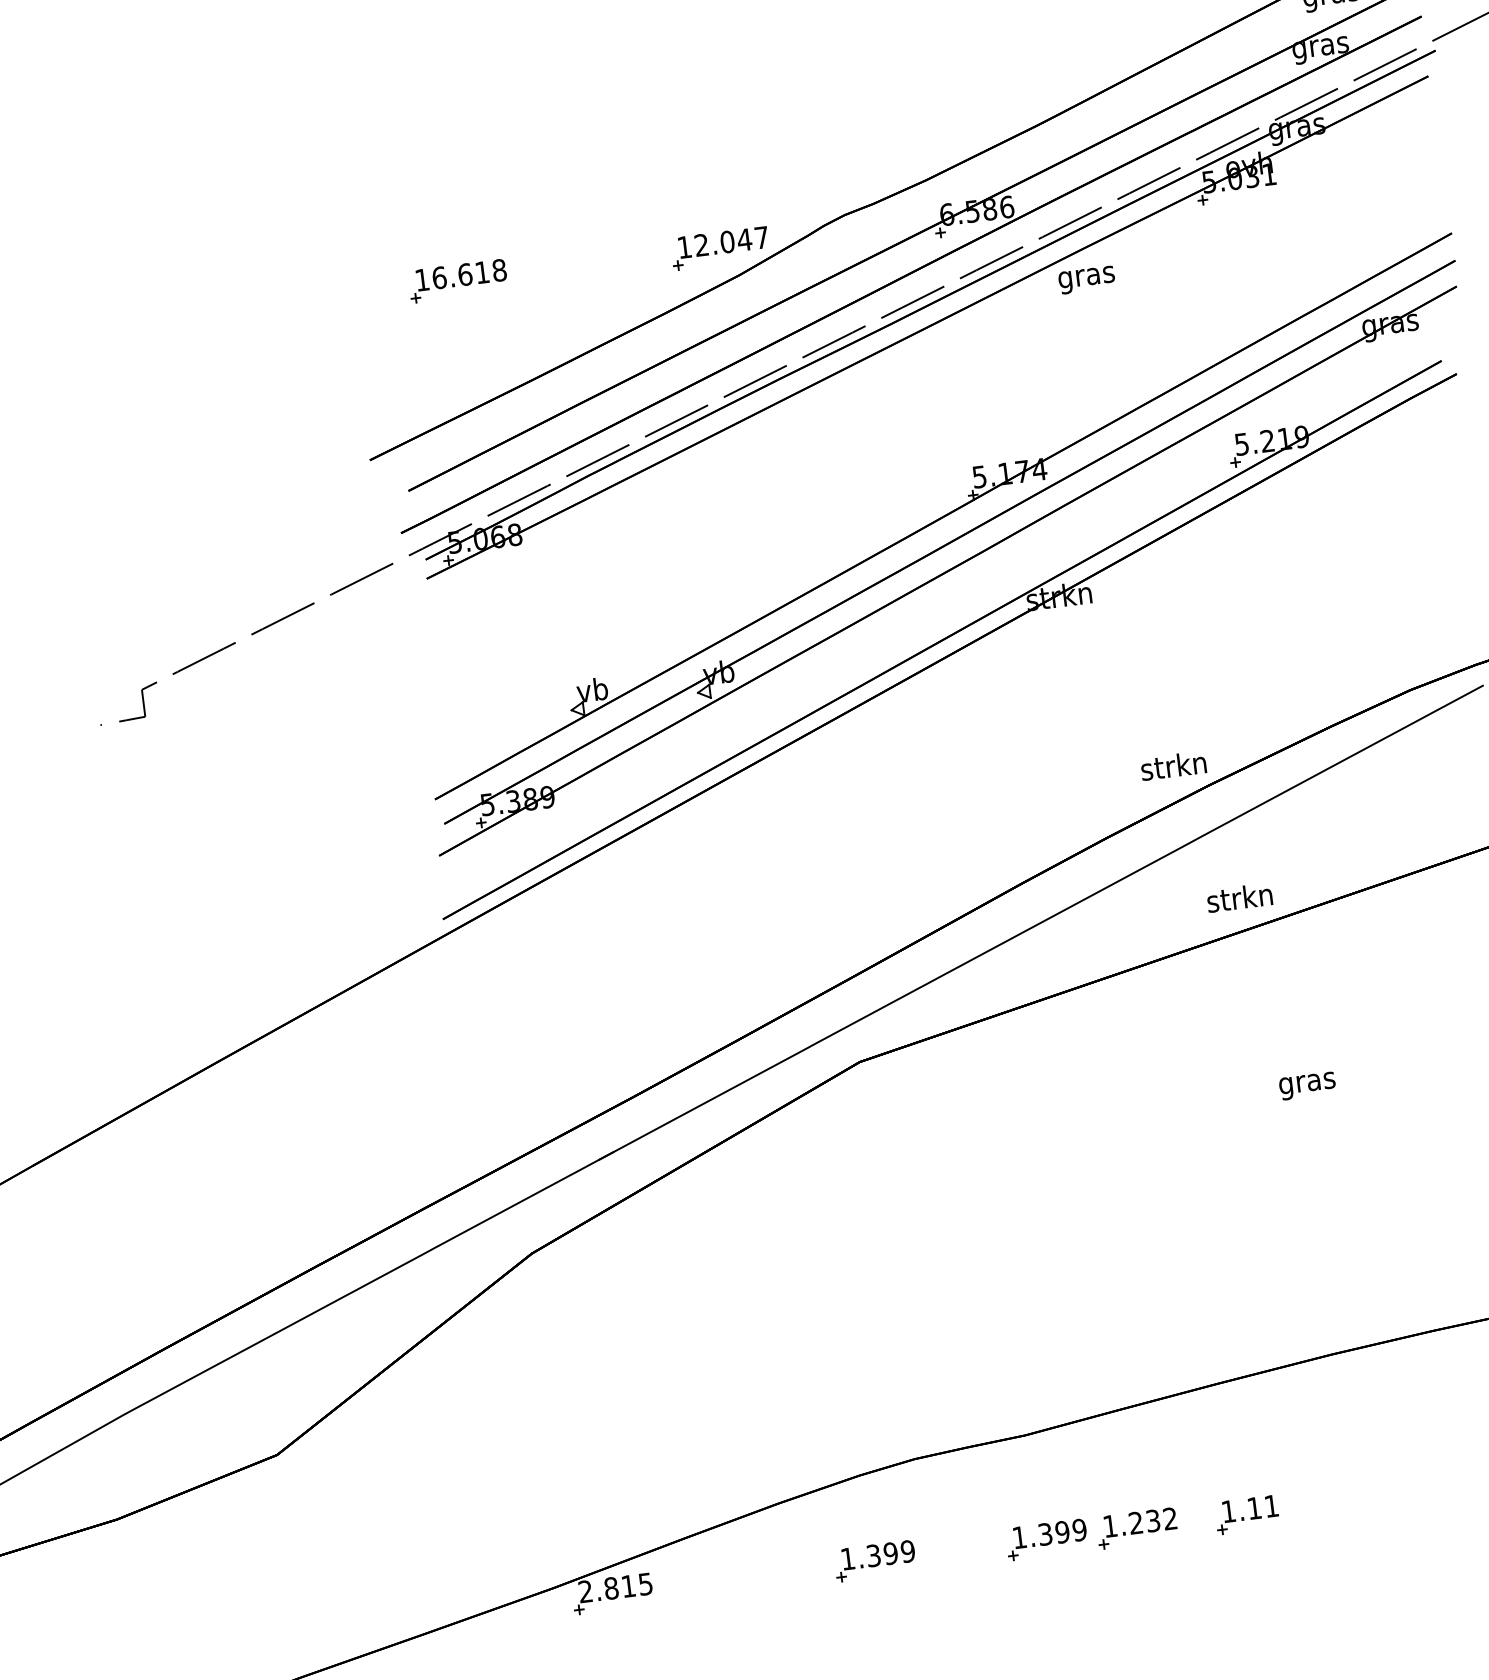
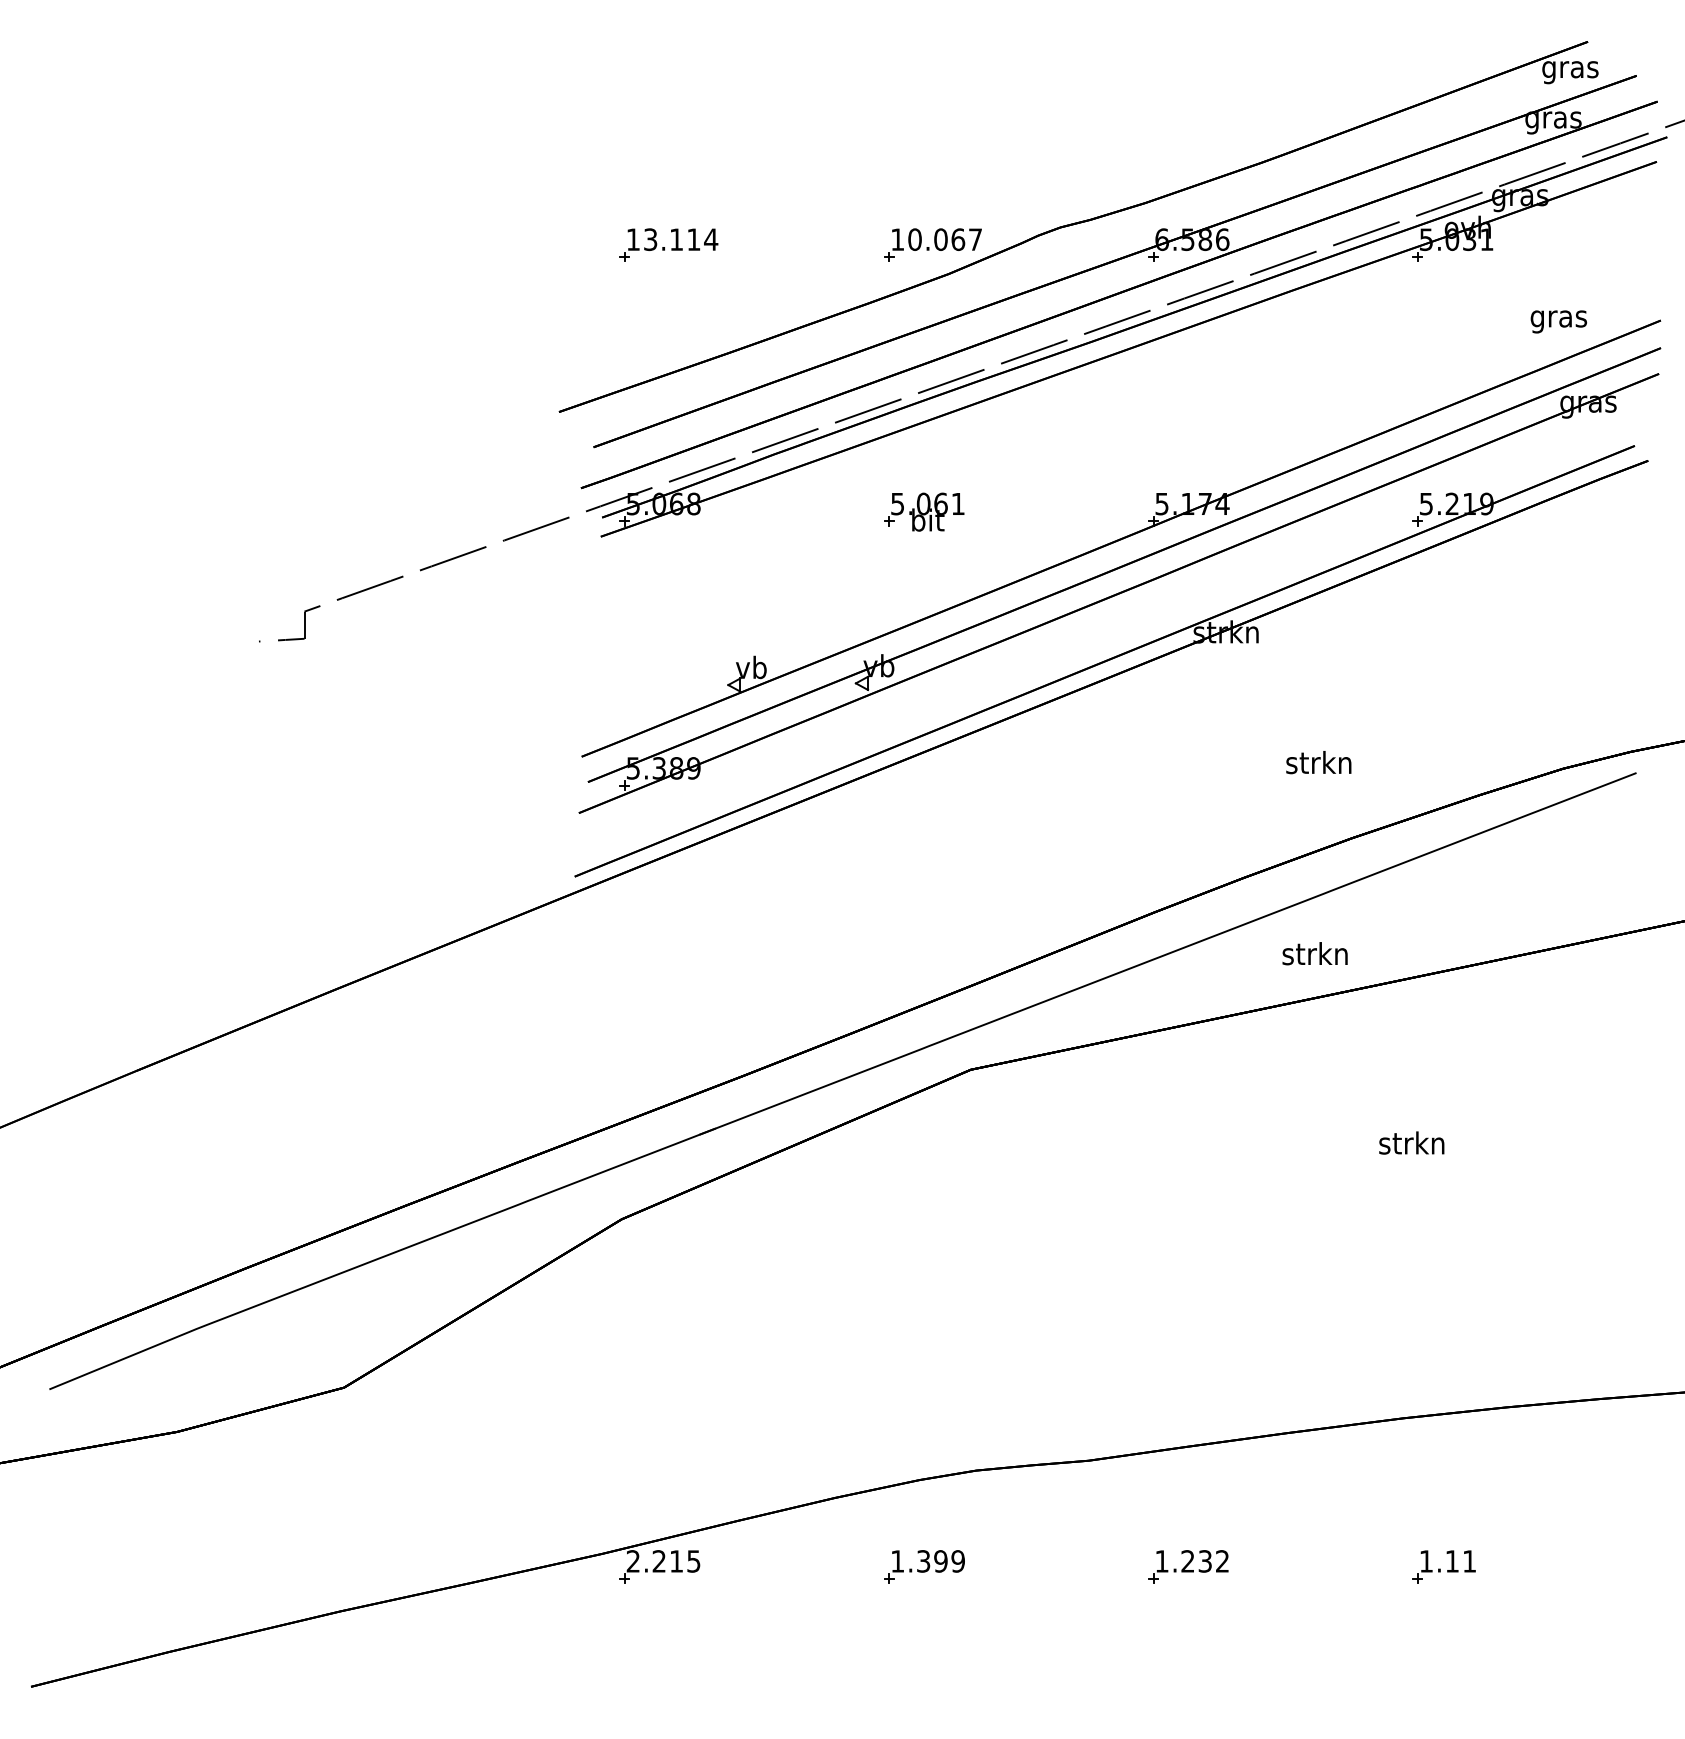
text: (723, 242) -> (936, 239), 12.047 -> 10.067
text: (470, 273) -> (681, 239), 16.618 -> 13.114
text: (1086, 279) -> (1558, 321), moved
part: (744, 513) -> (924, 511), added
text: (1173, 765) -> (1318, 762), moved
text: (1239, 897) -> (1314, 953), moved
text: (1306, 1082) -> (1411, 1145), gras -> strkn
part: (1246, 1514) -> (1443, 1566), moved
part: (1046, 1539) -> (1097, 1566), removed
text: (611, 1588) -> (659, 1561), 2.815 -> 2.215

